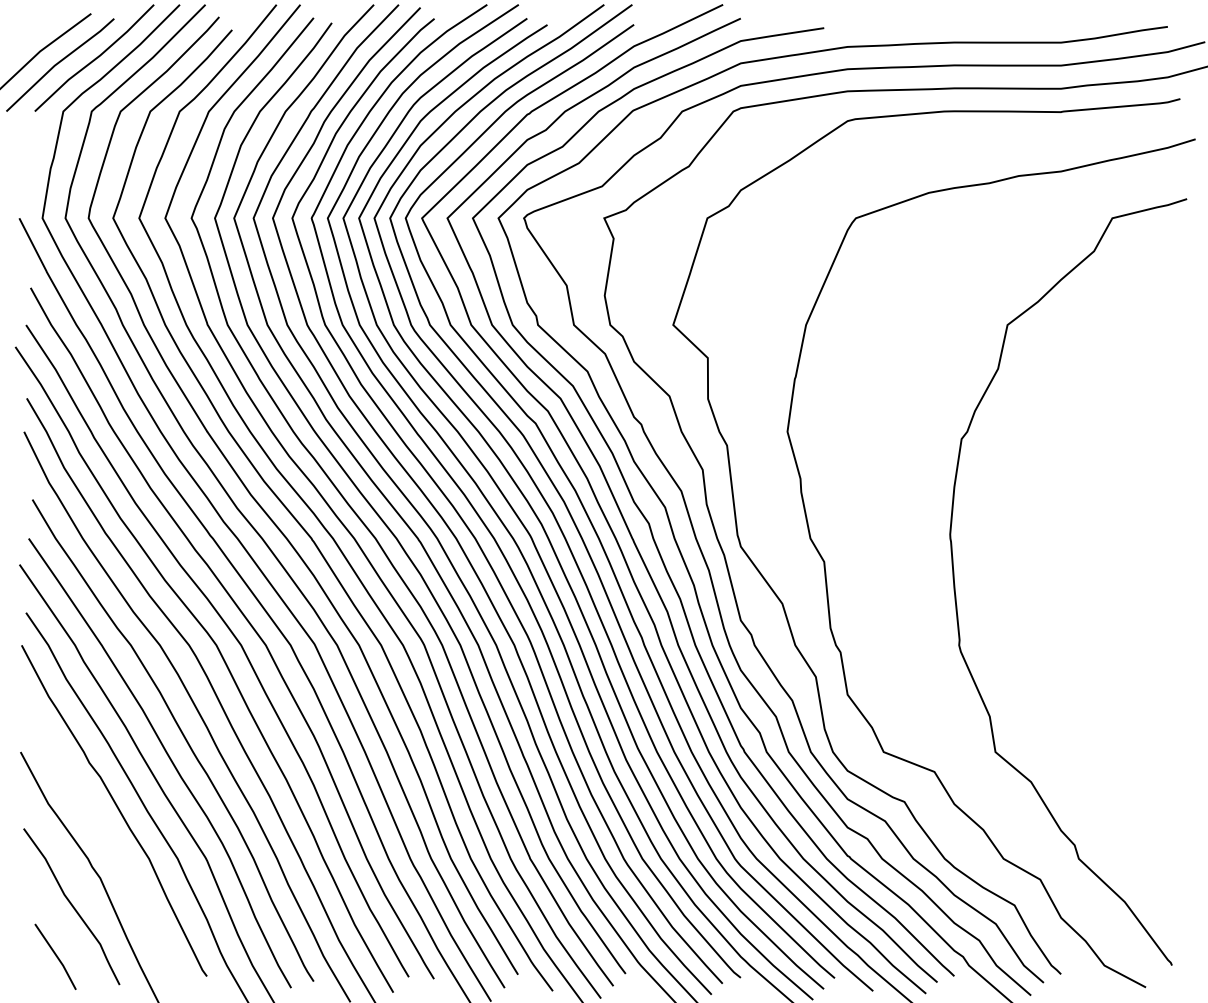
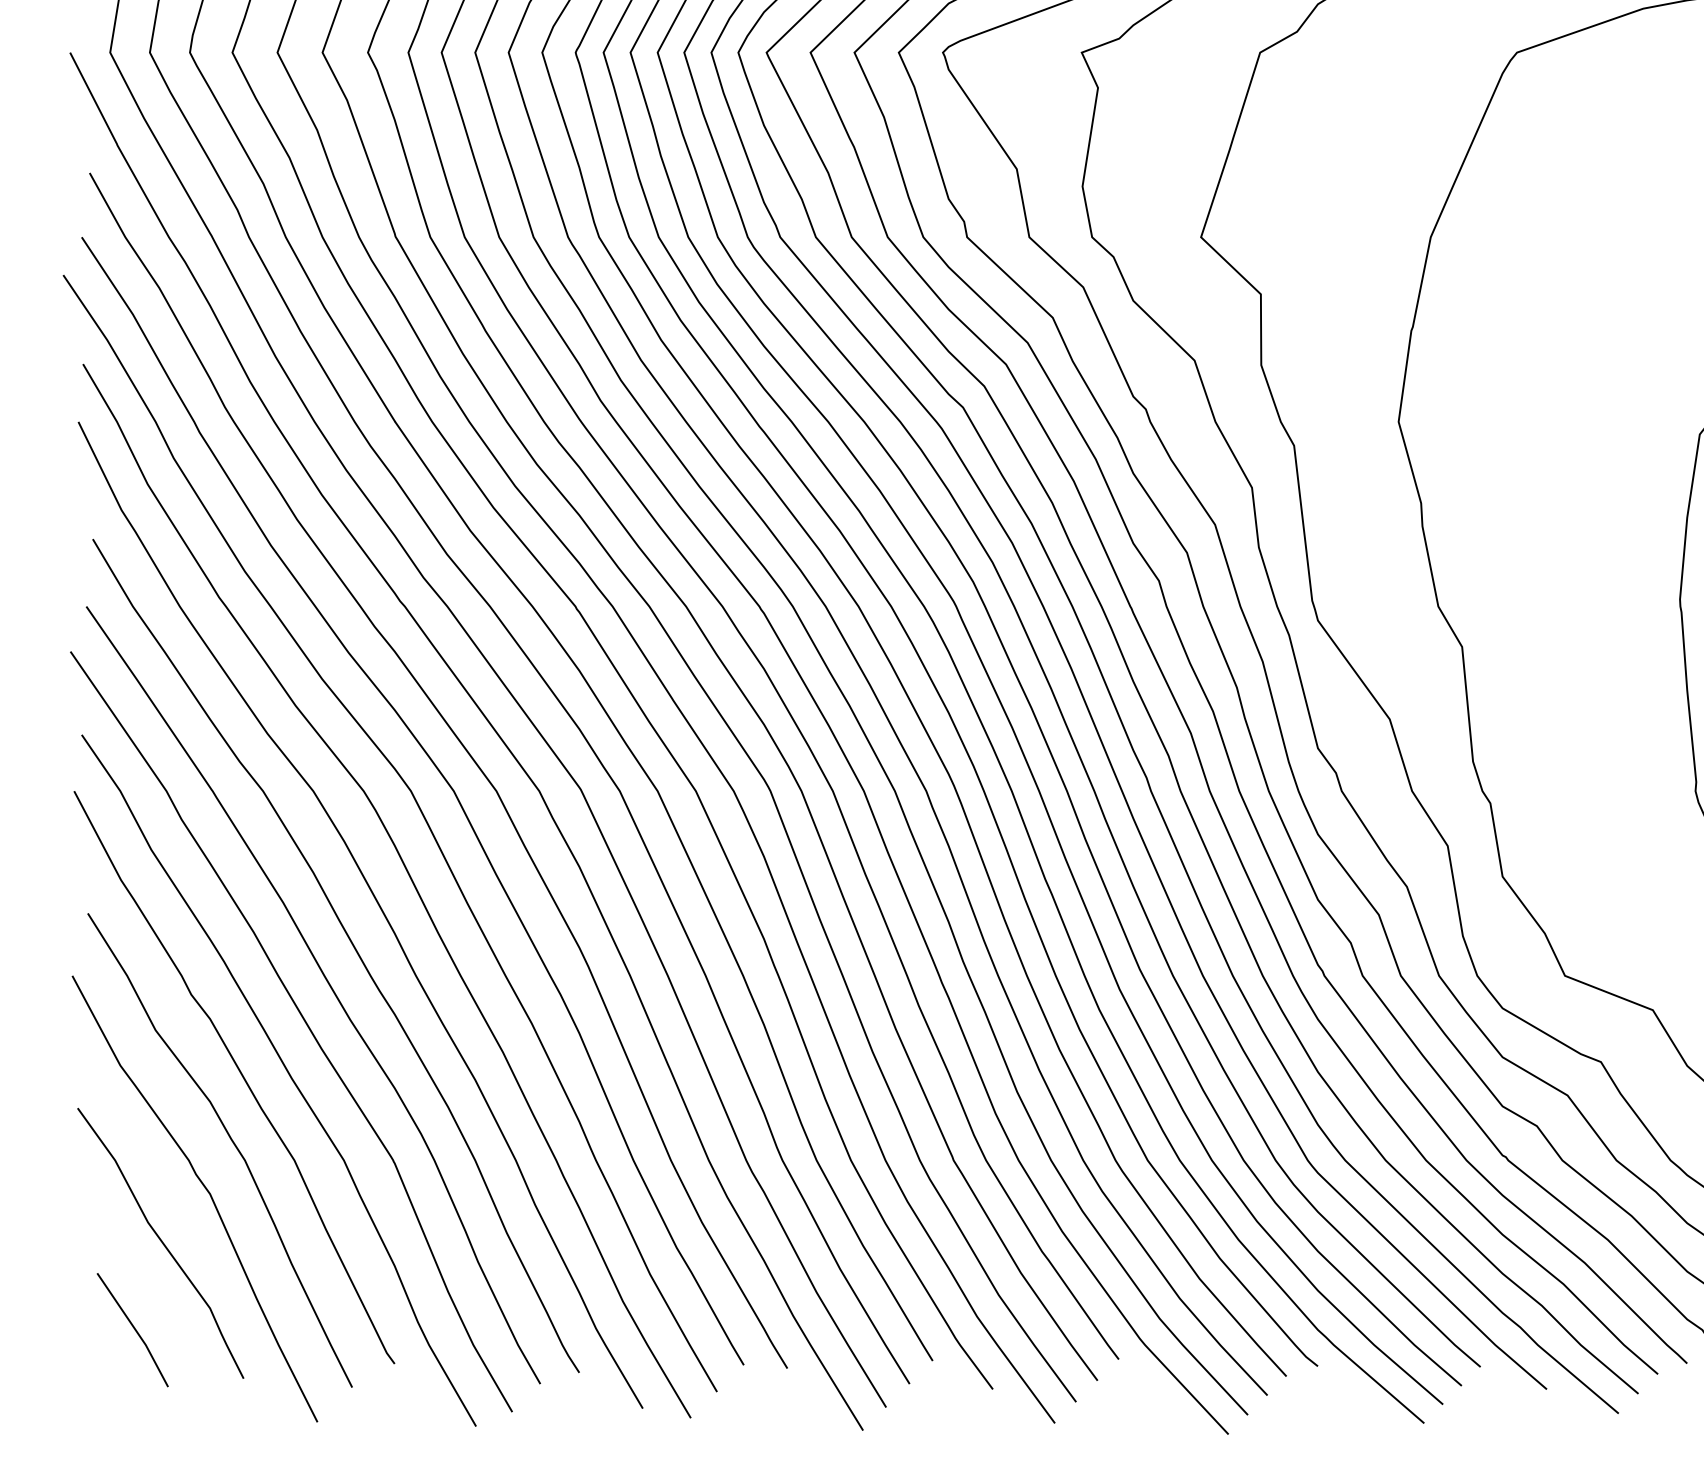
curve: (112, 848) -> (231, 1142), added

